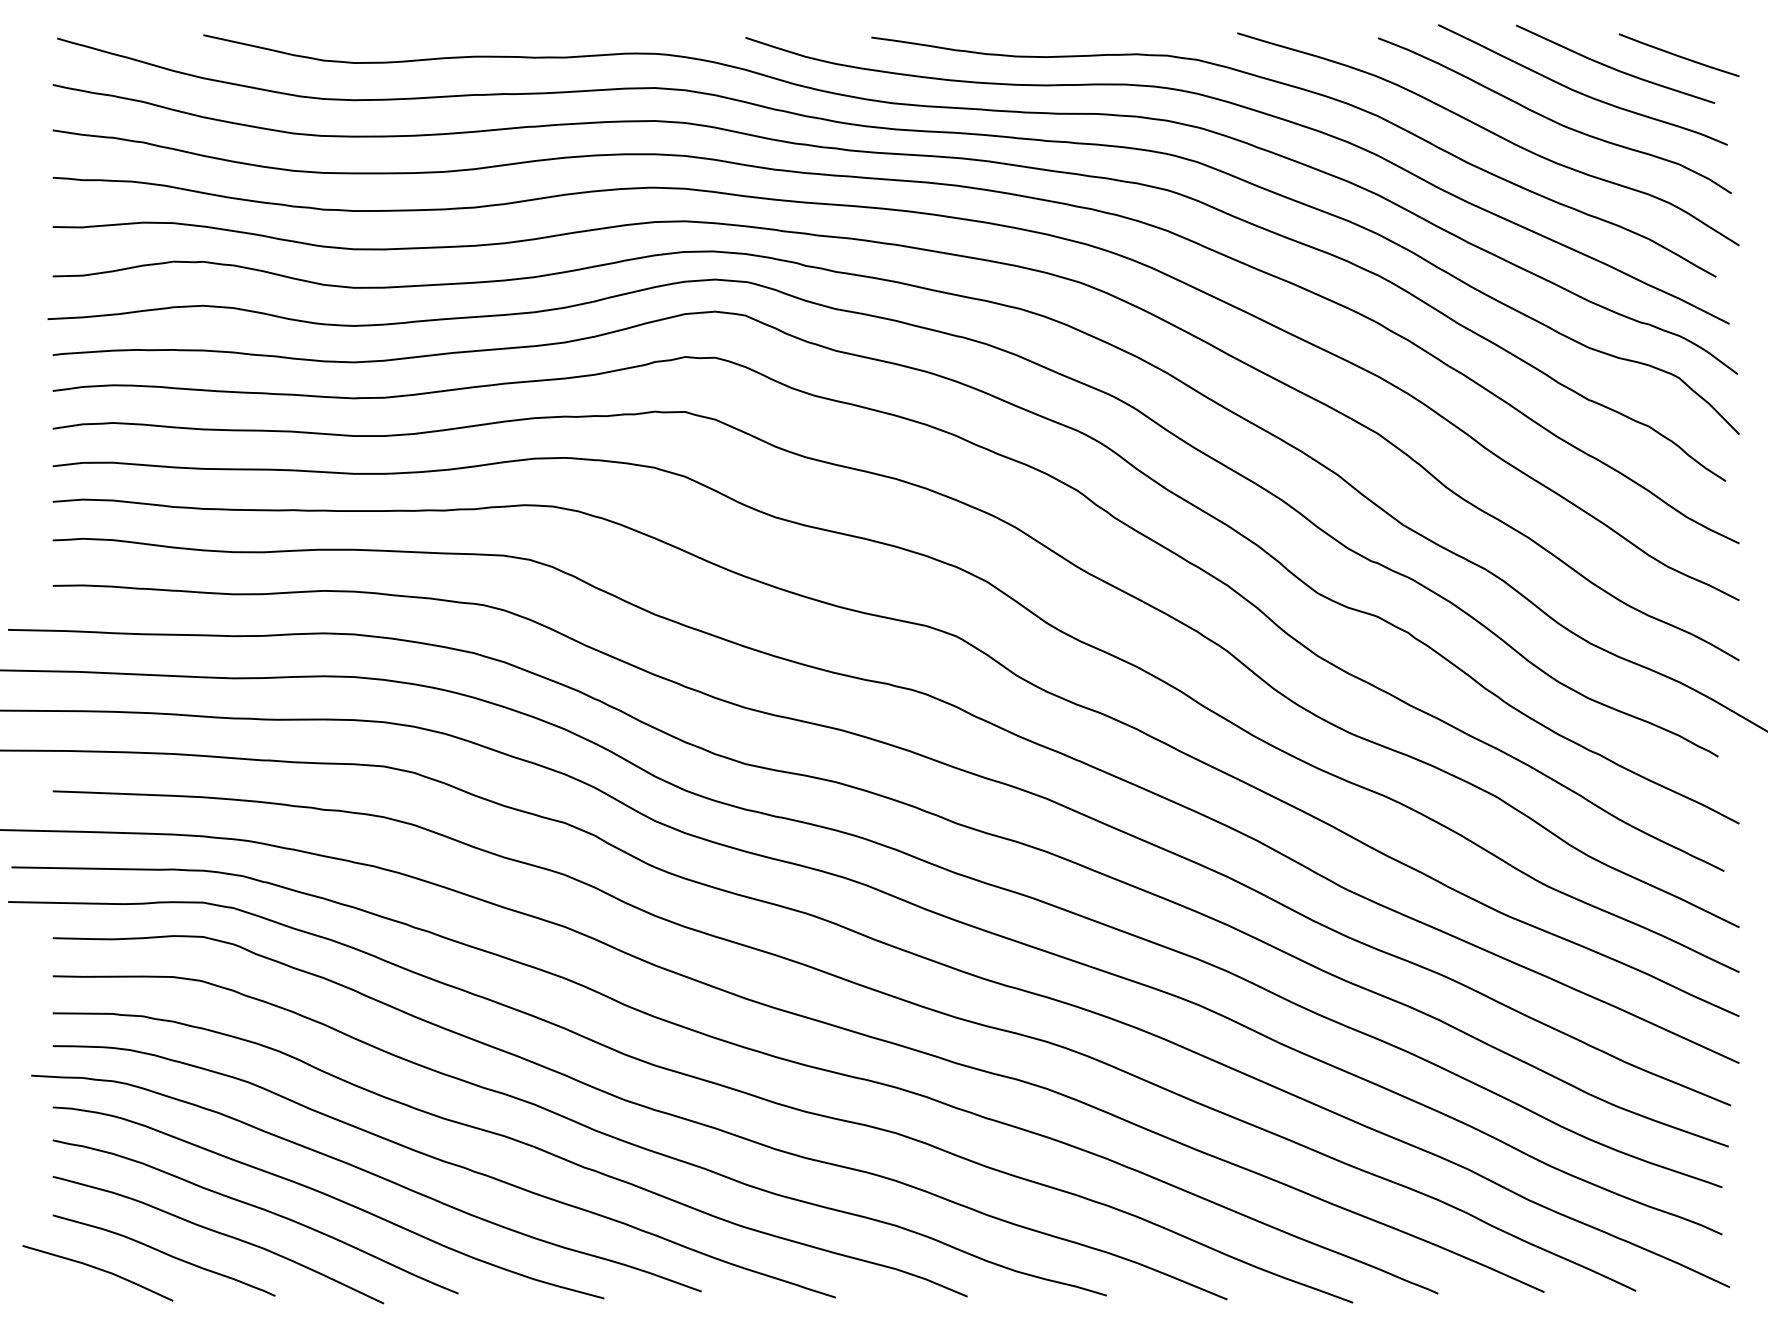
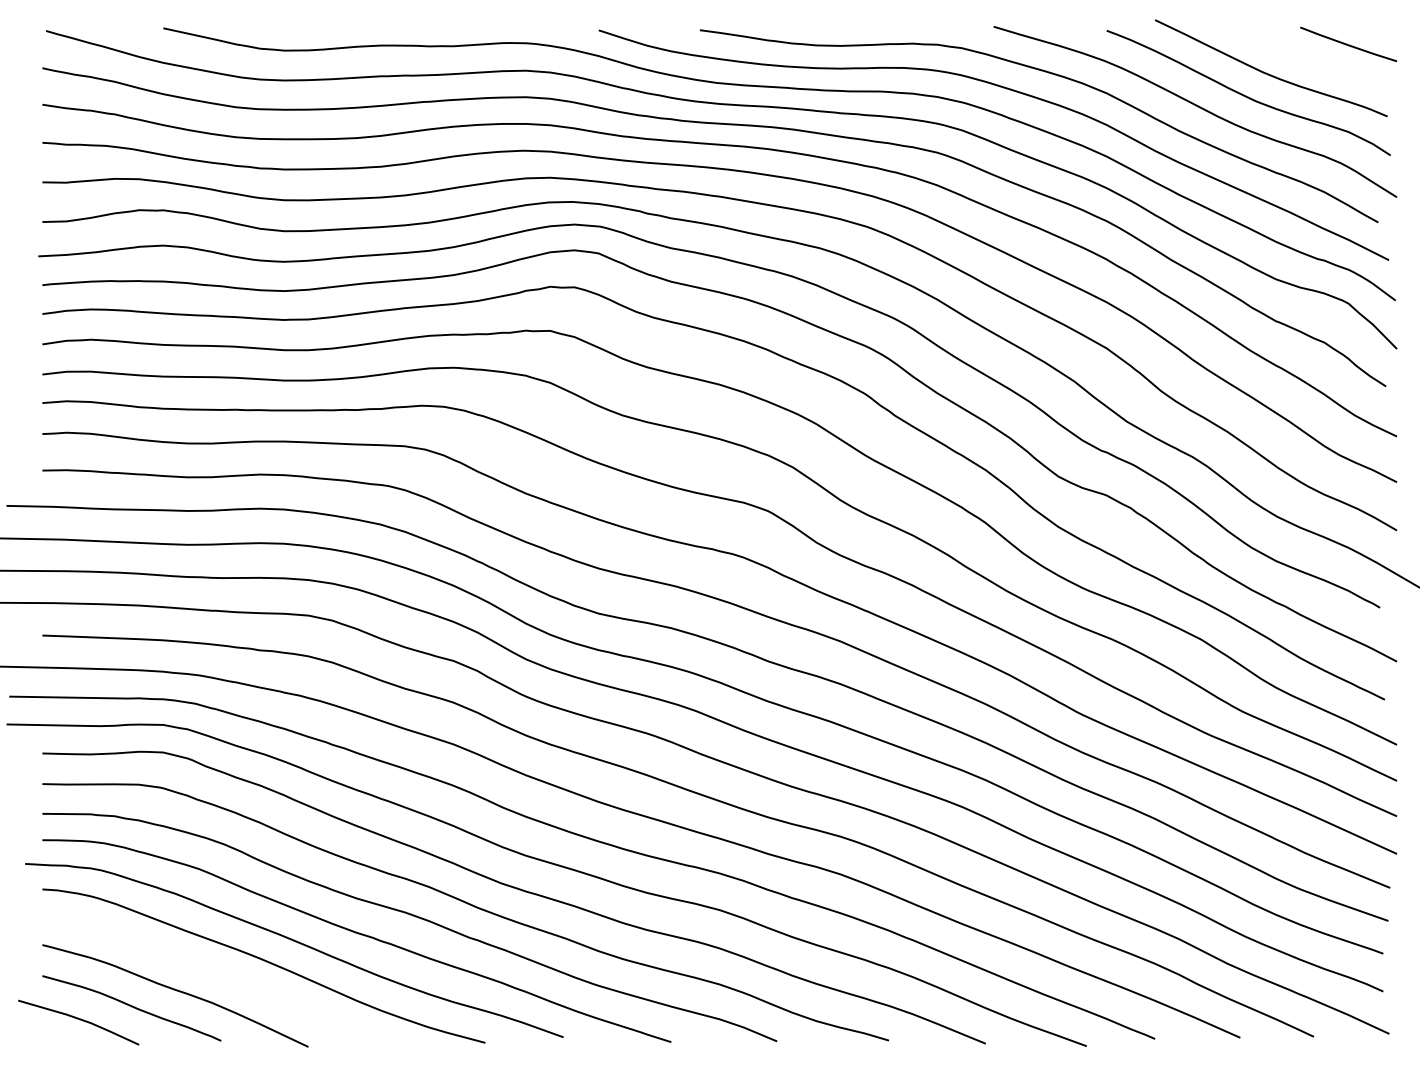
curve: (1613, 67) -> (1295, 54), removed
curve: (257, 1208) -> (206, 970), removed

